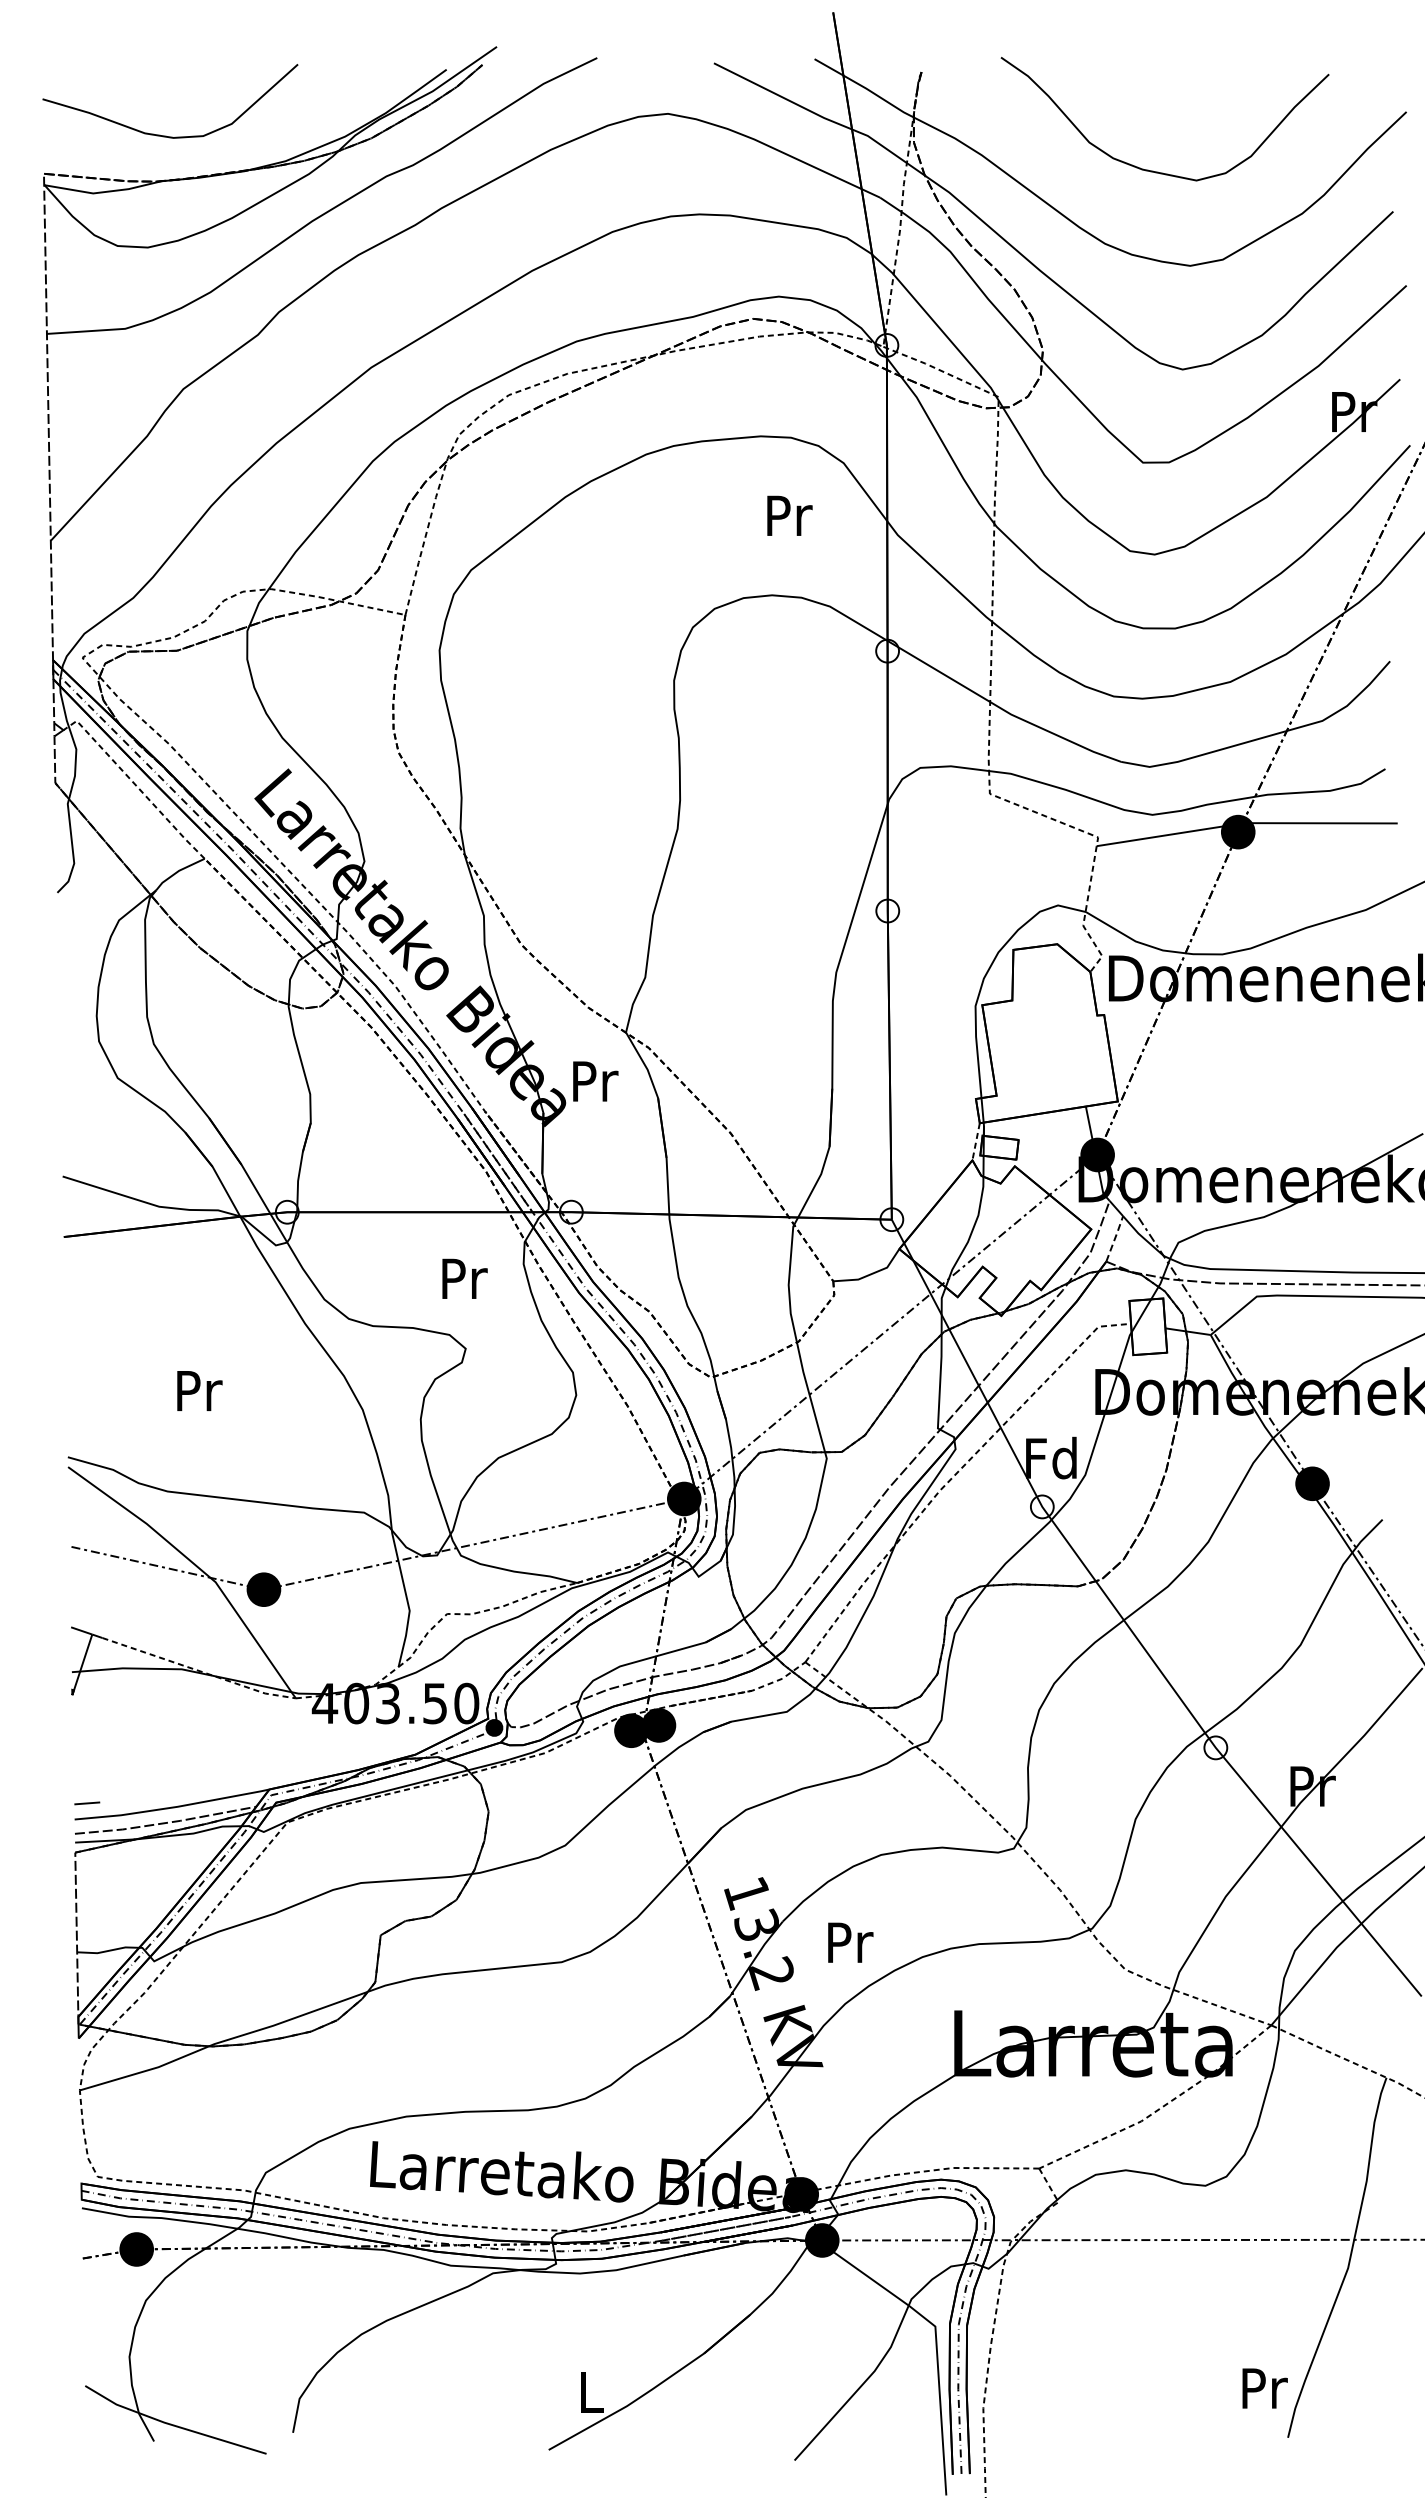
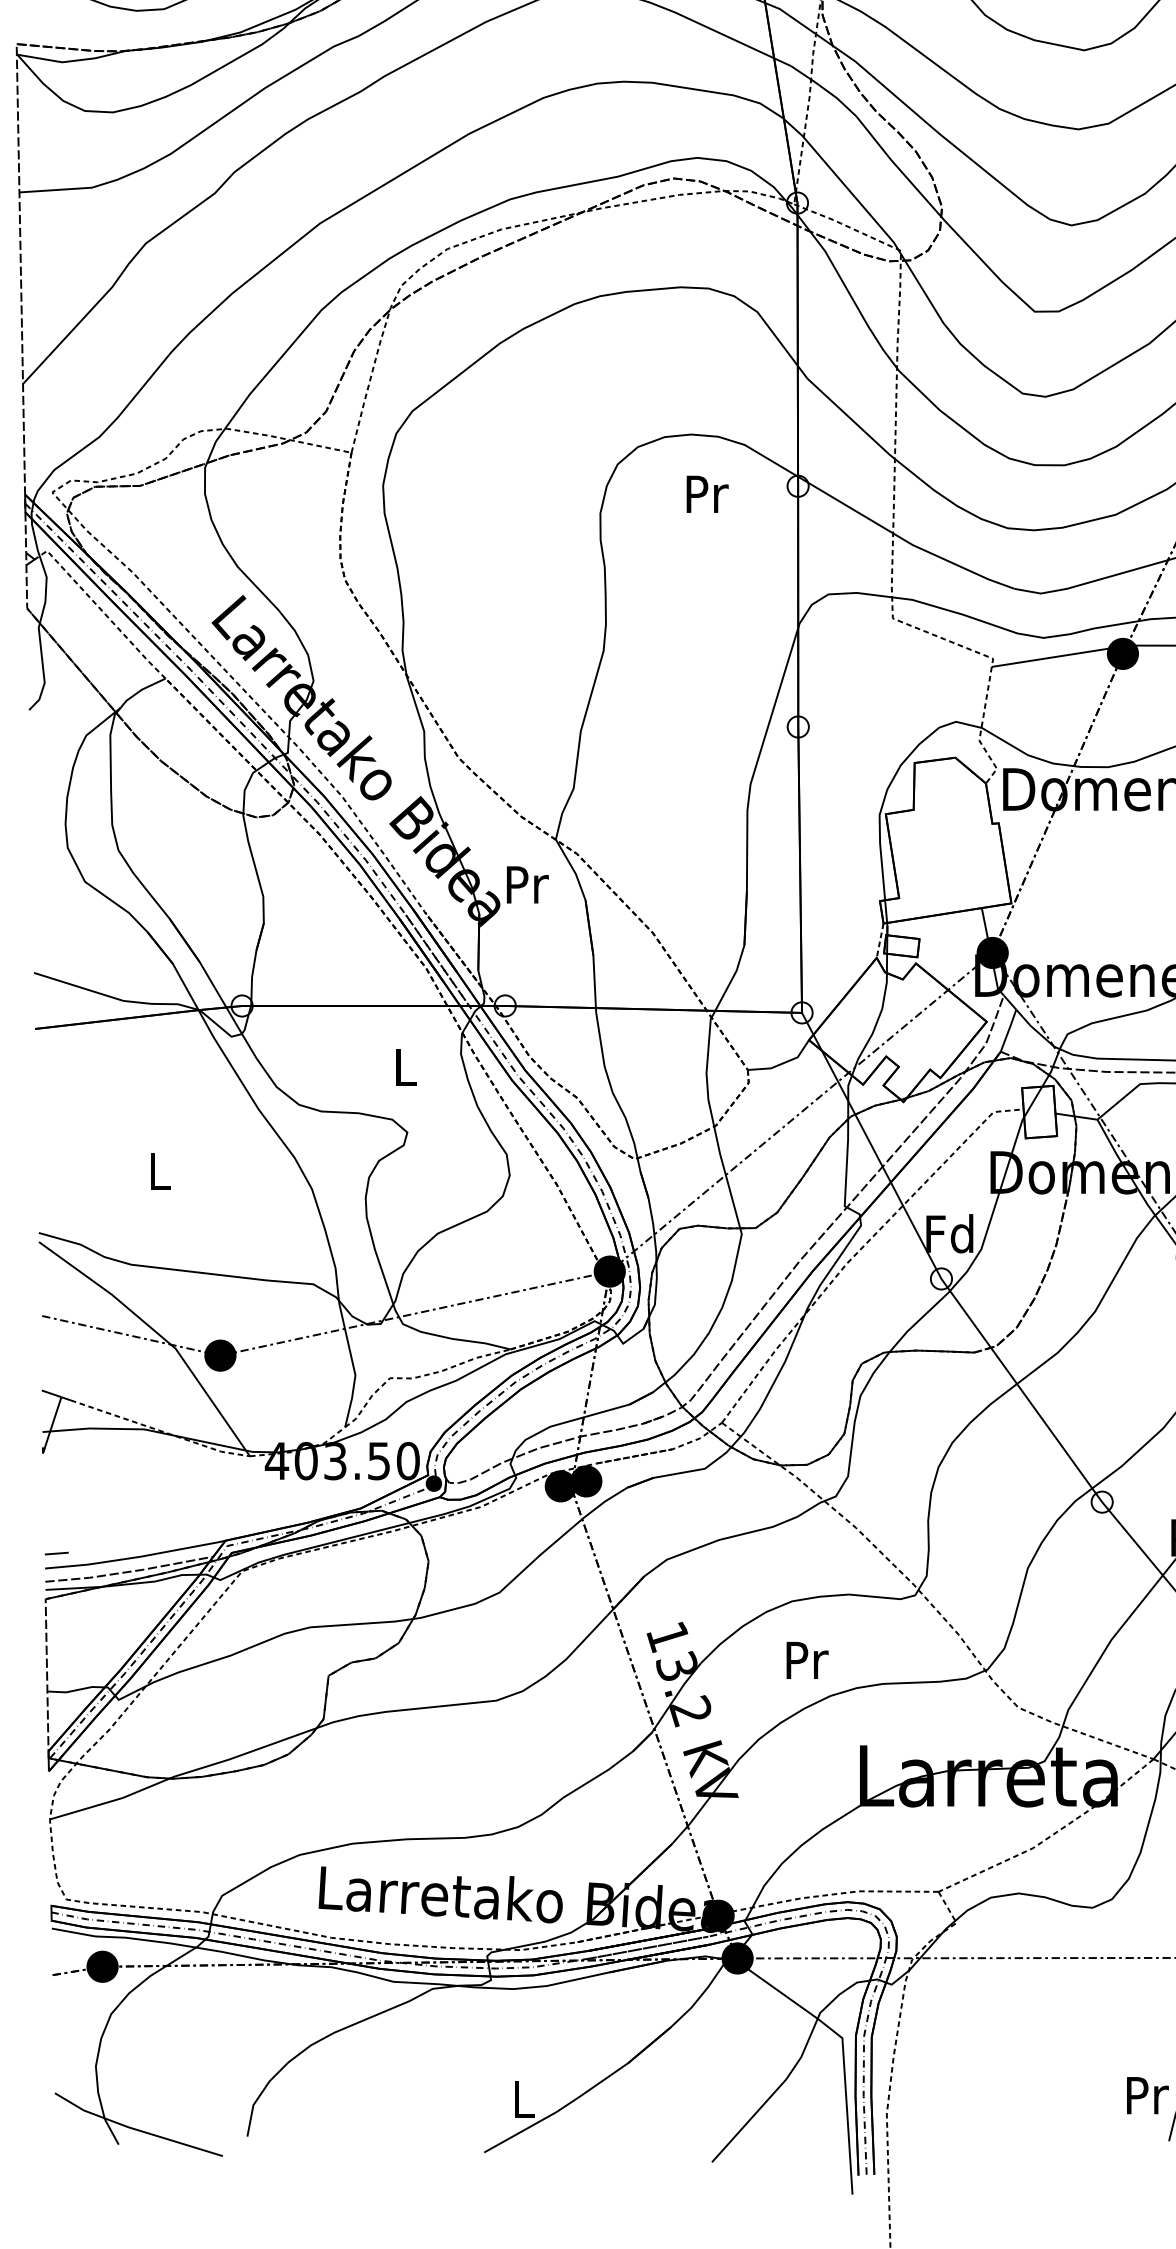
text: (789, 515) -> (707, 494), moved
line: (1115, 1238) -> (1009, 1030), dashed -> solid
text: (464, 1278) -> (406, 1067), Pr -> L
text: (199, 1391) -> (160, 1172), Pr -> L
text: (850, 1942) -> (807, 1660), moved

